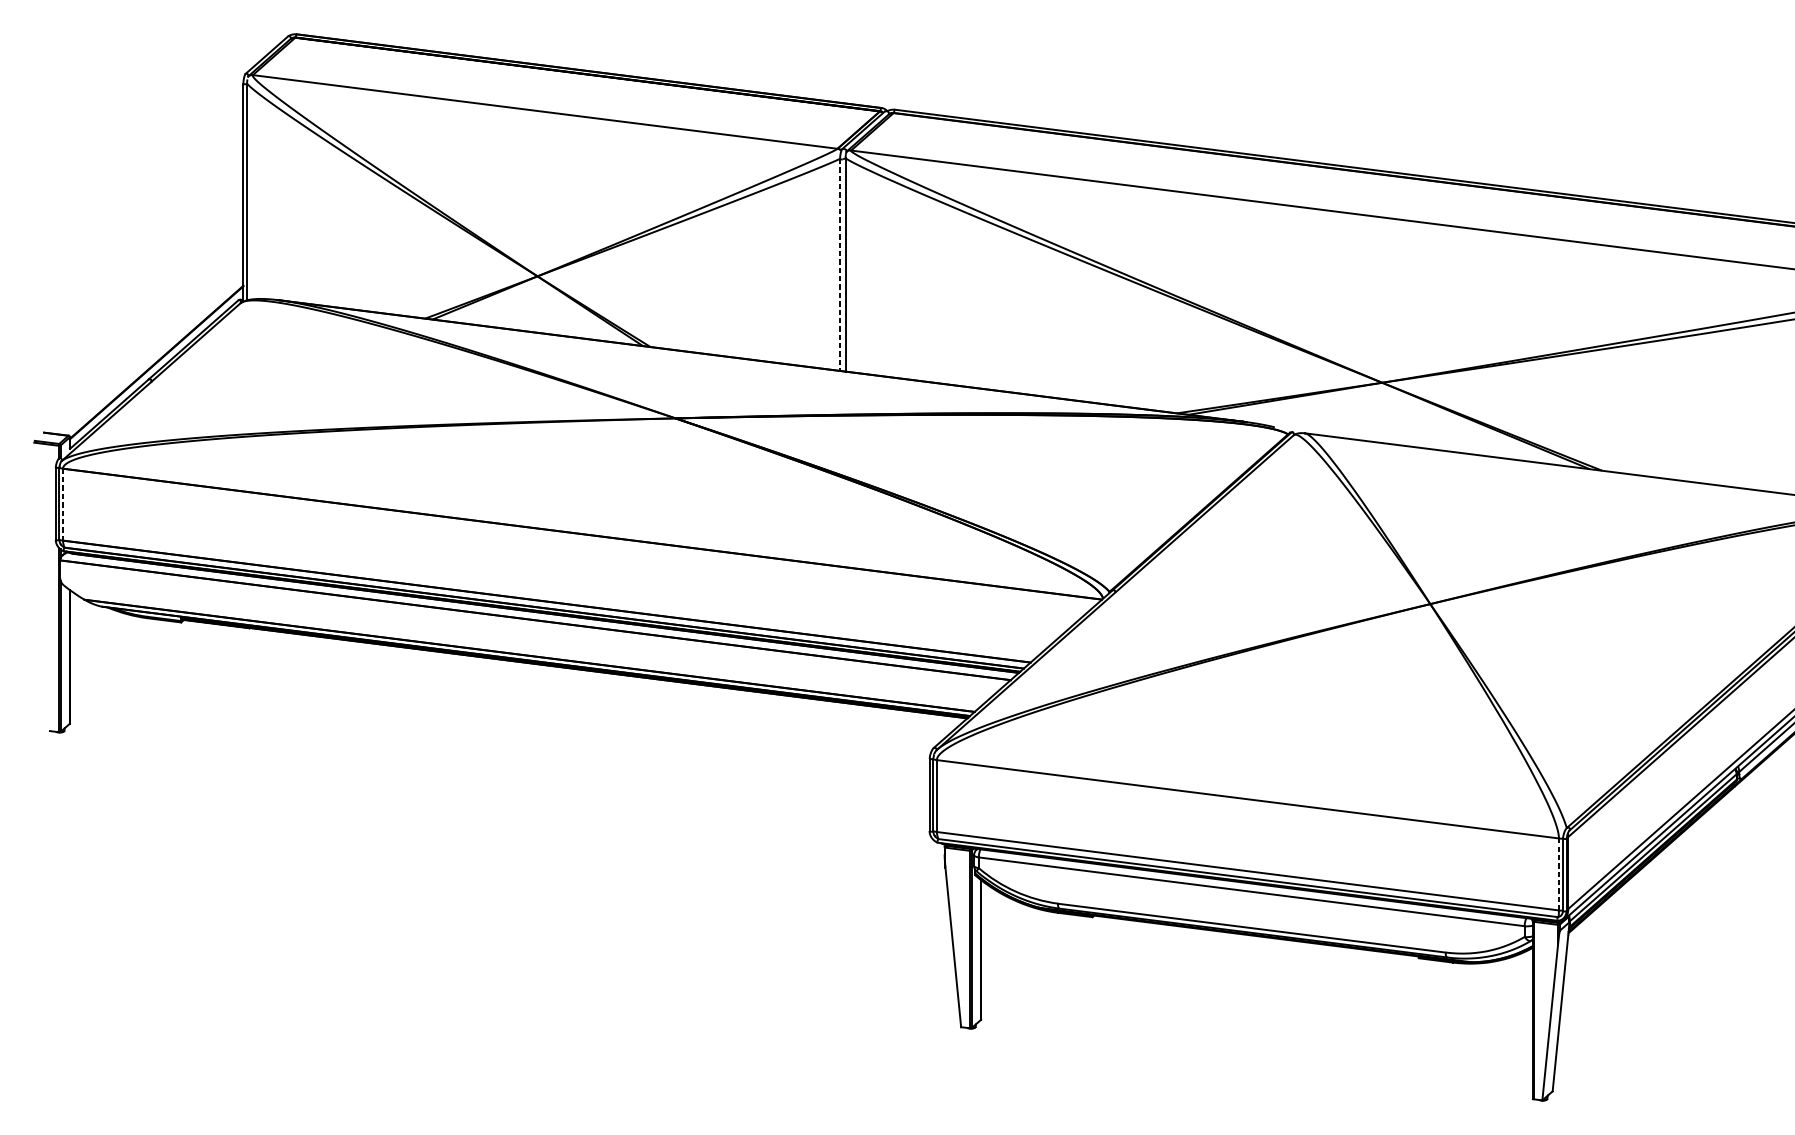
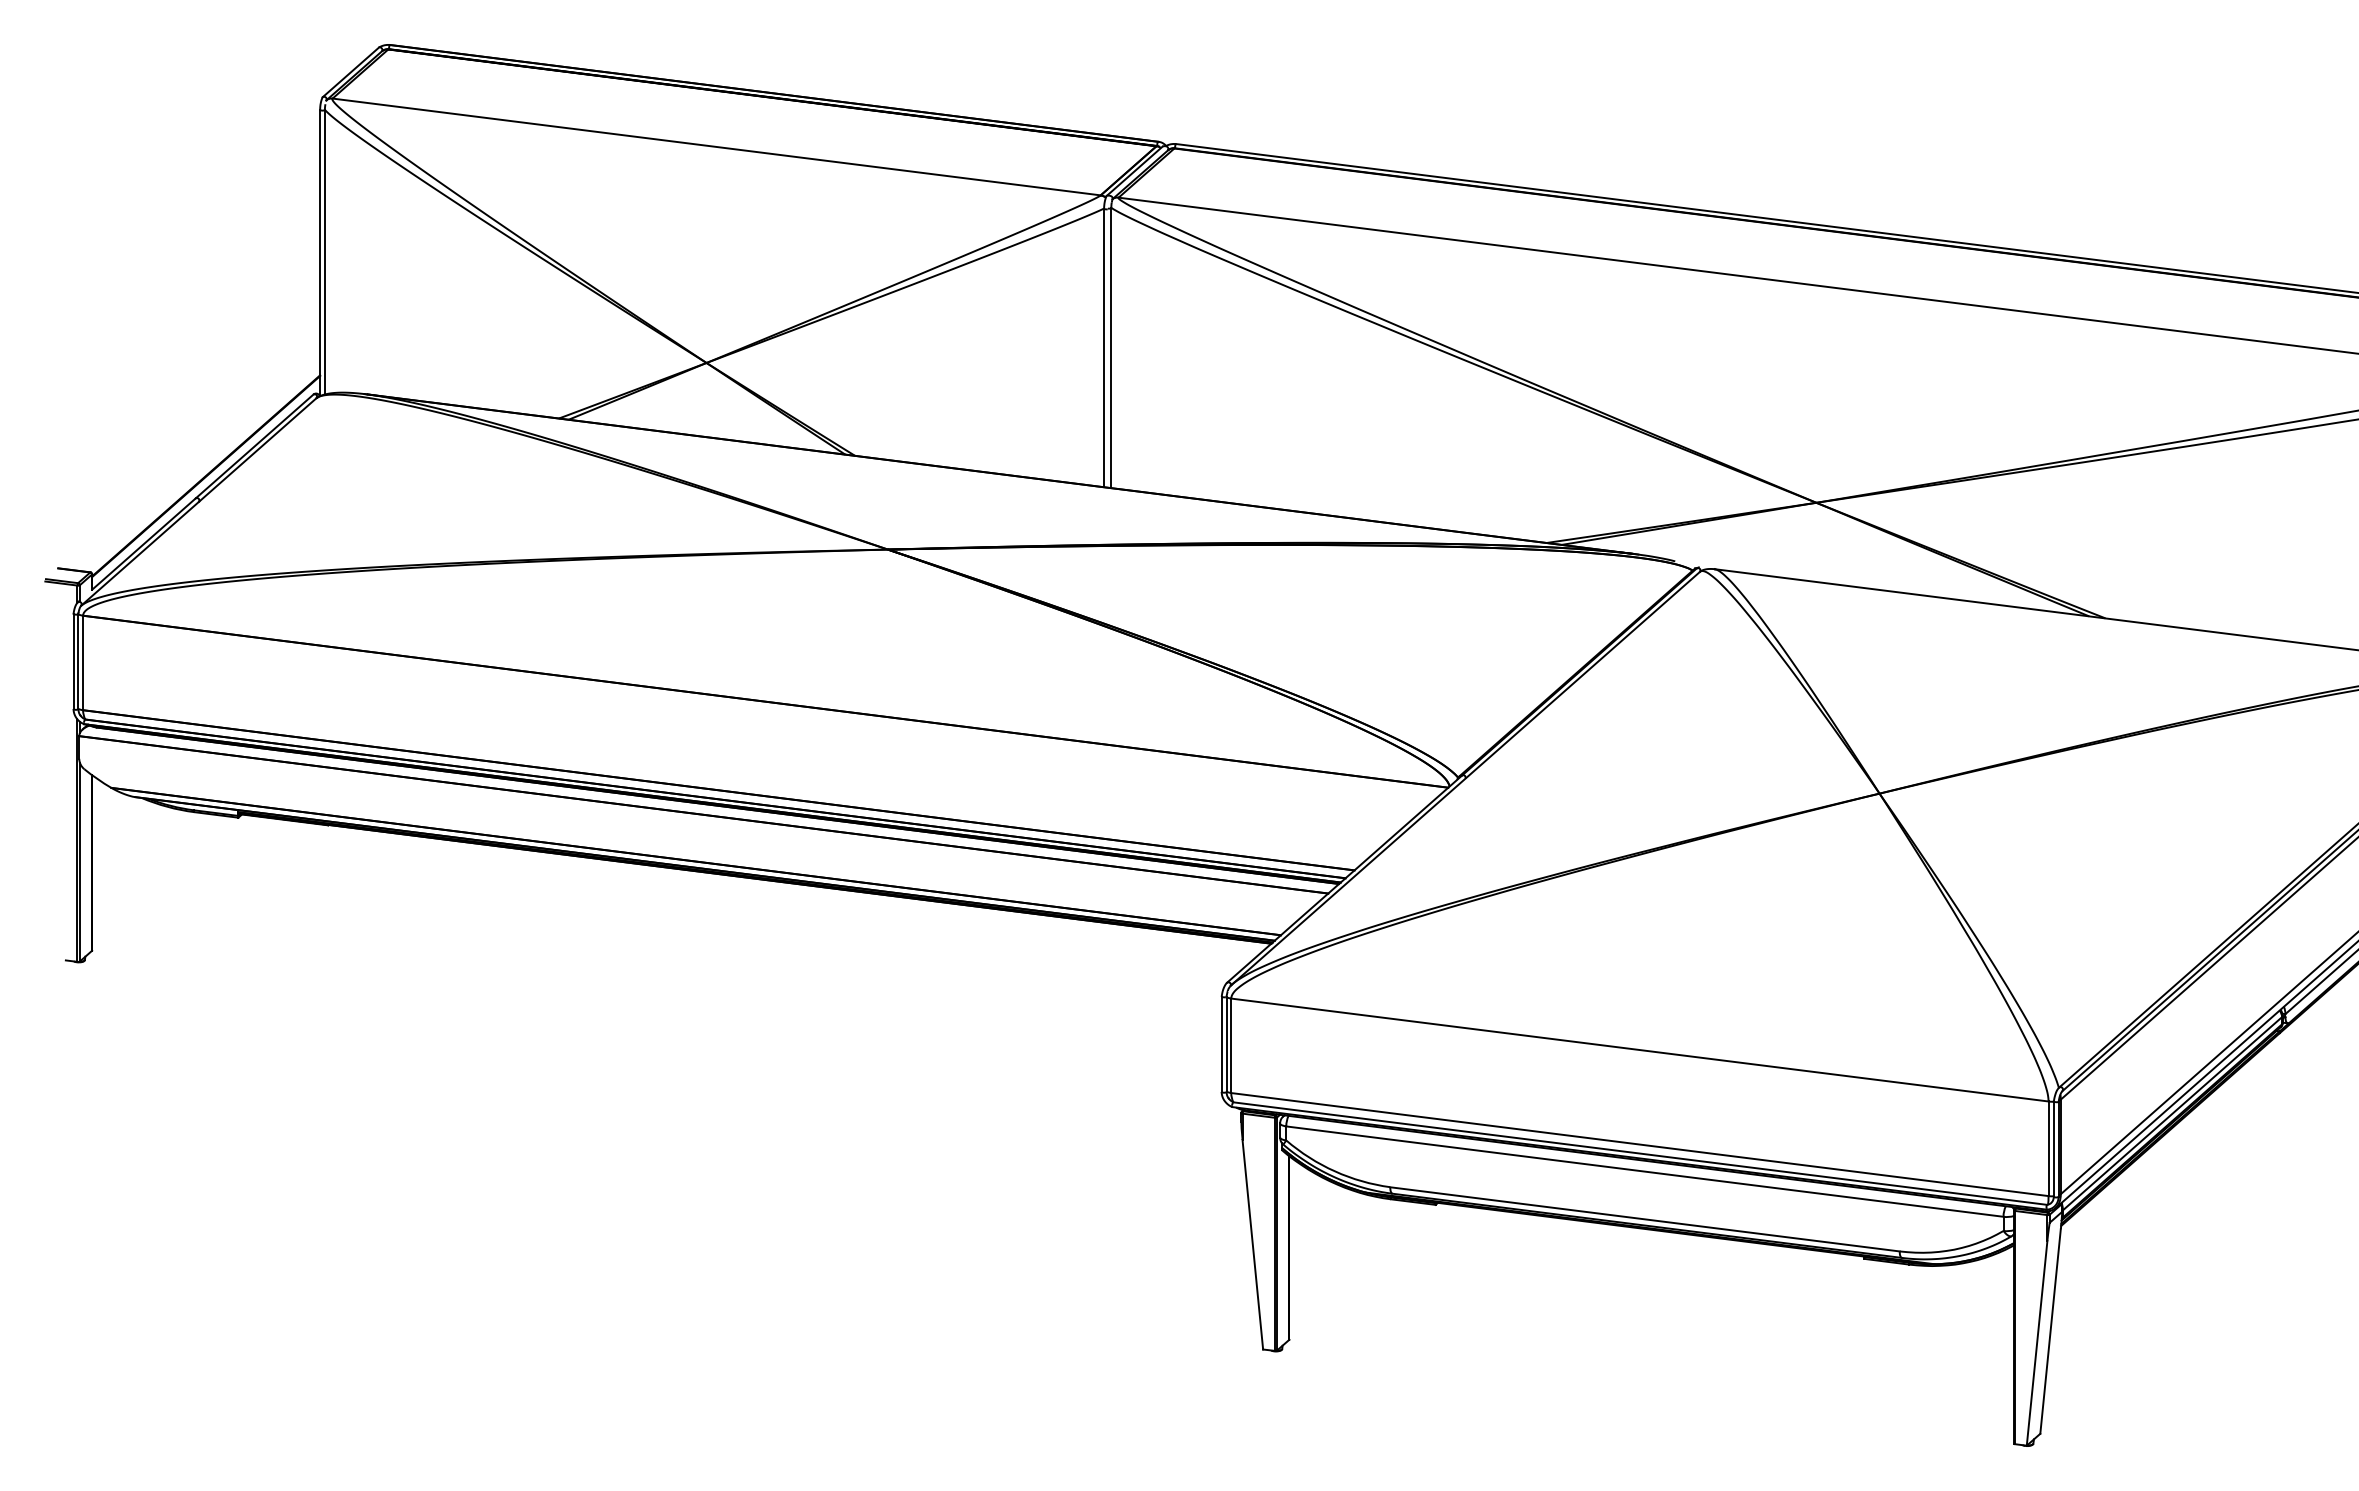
line: (840, 265) -> (1104, 348), dashed -> solid
line: (63, 505) -> (83, 663), dashed -> solid
line: (1558, 874) -> (2048, 1148), dashed -> solid

